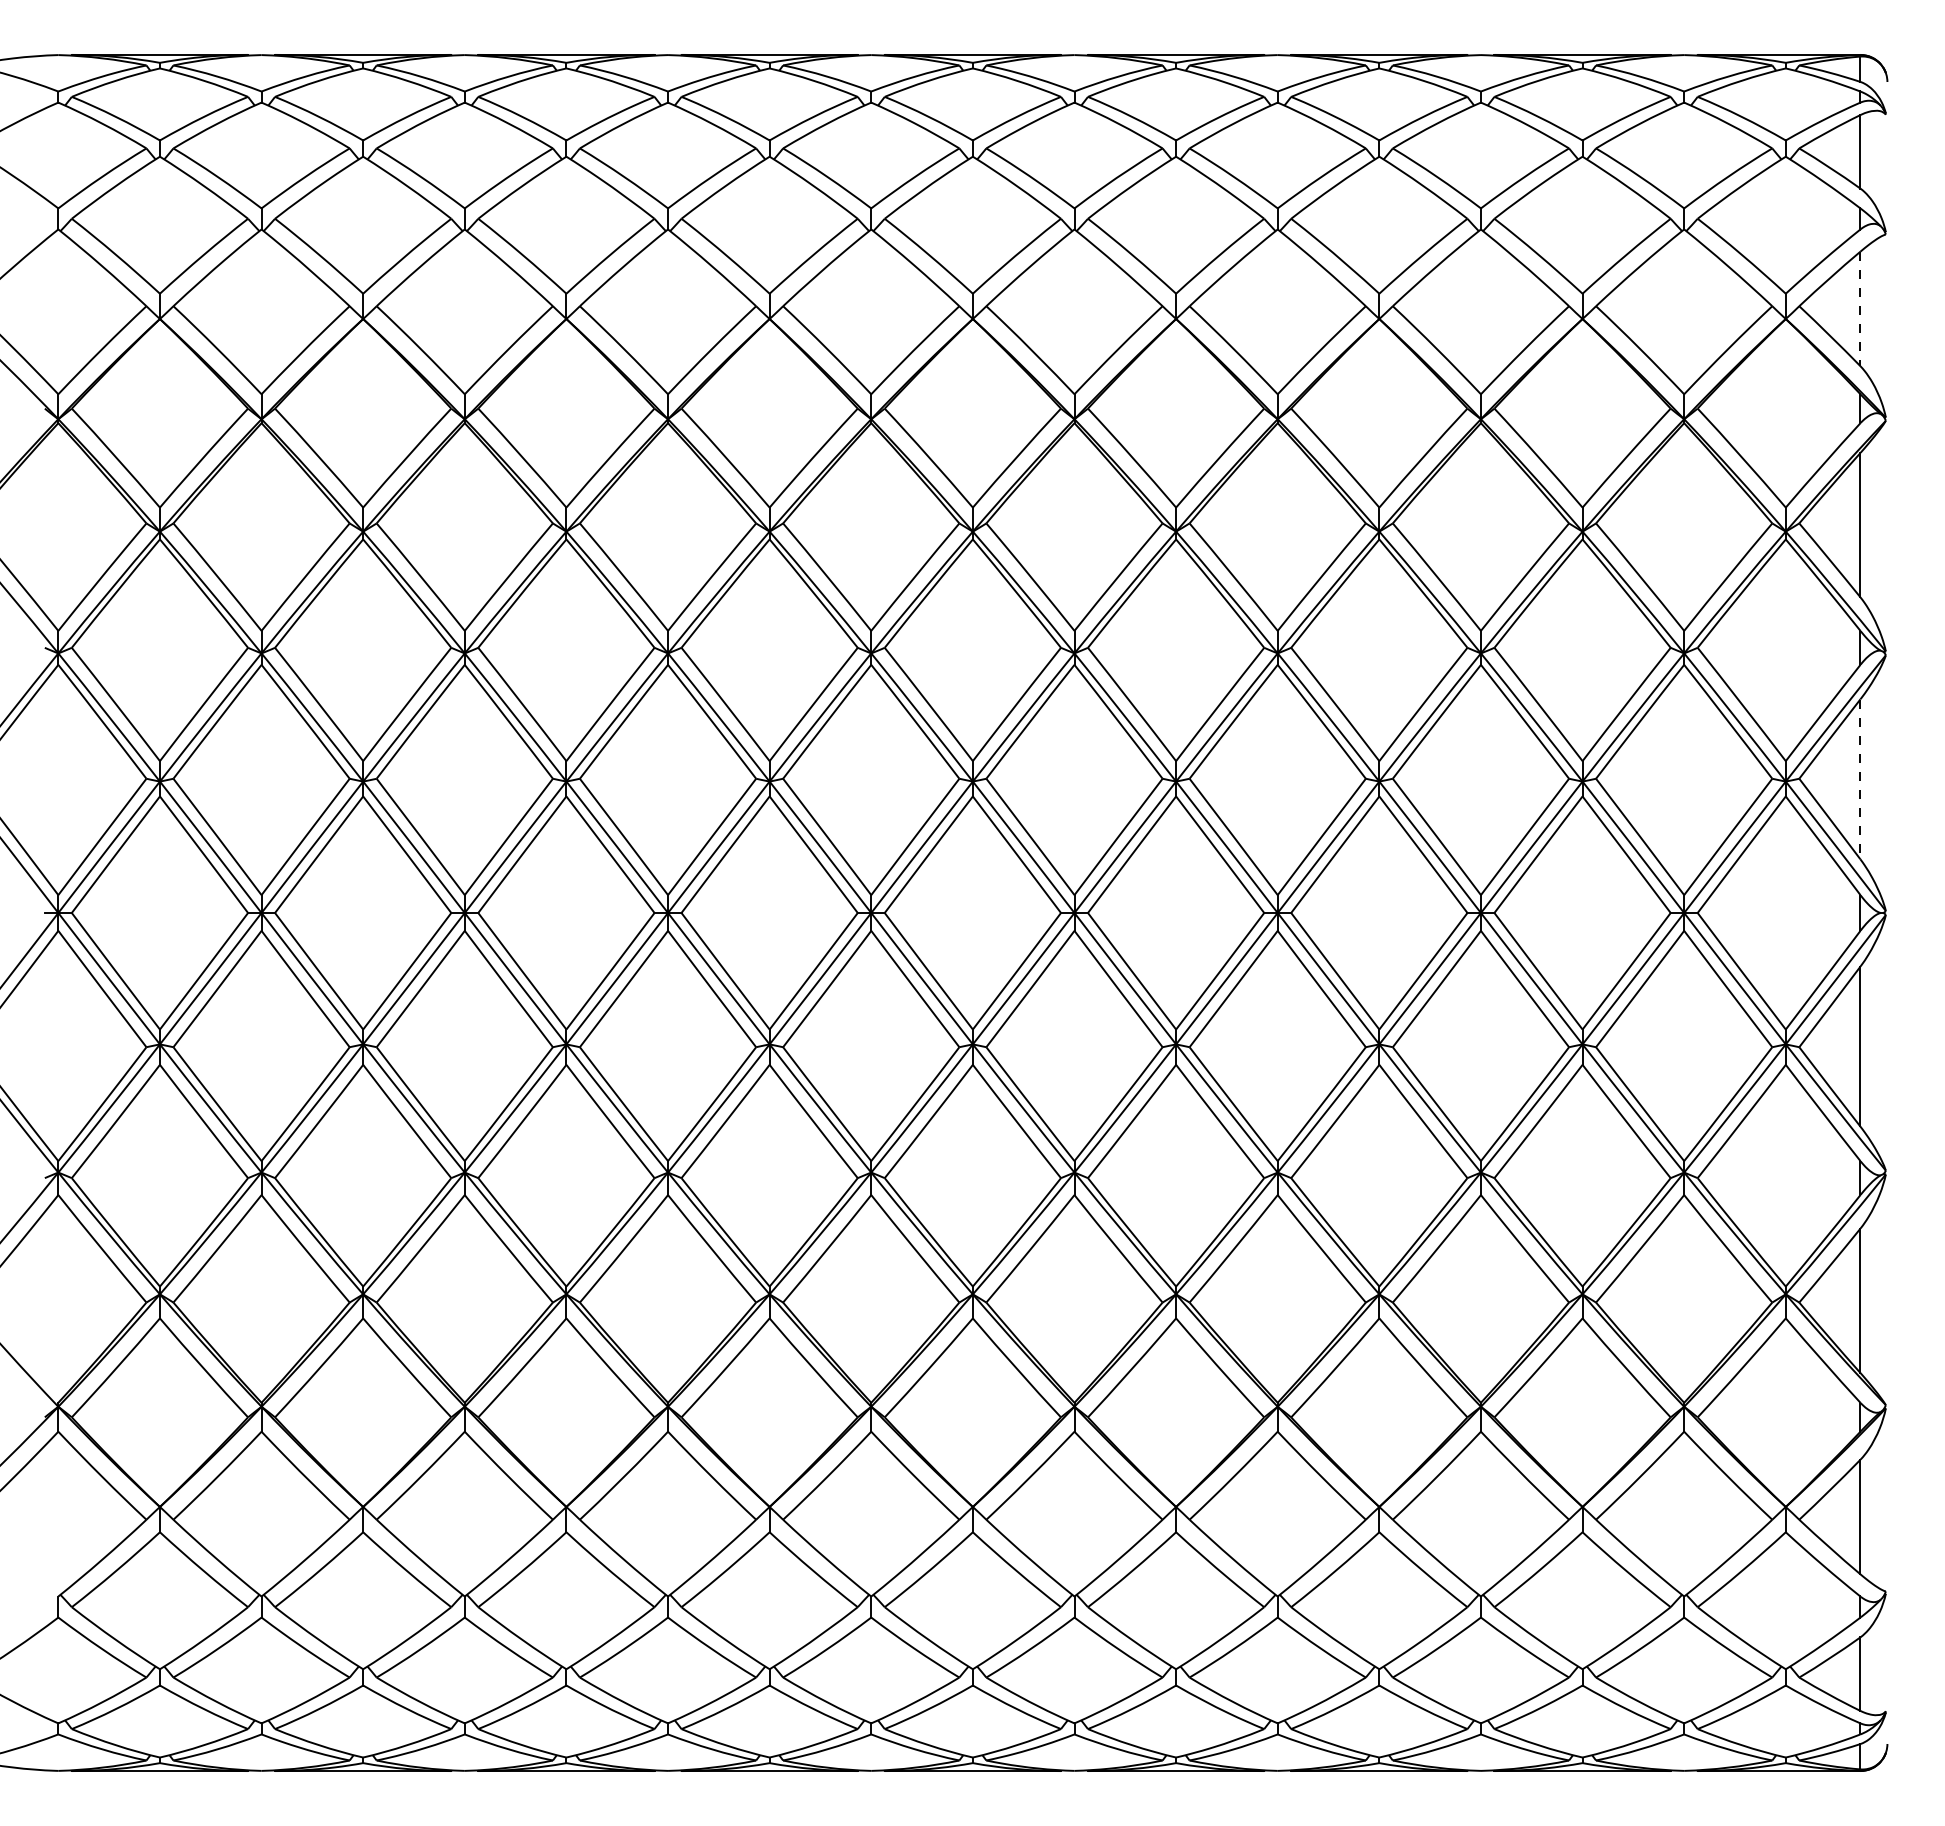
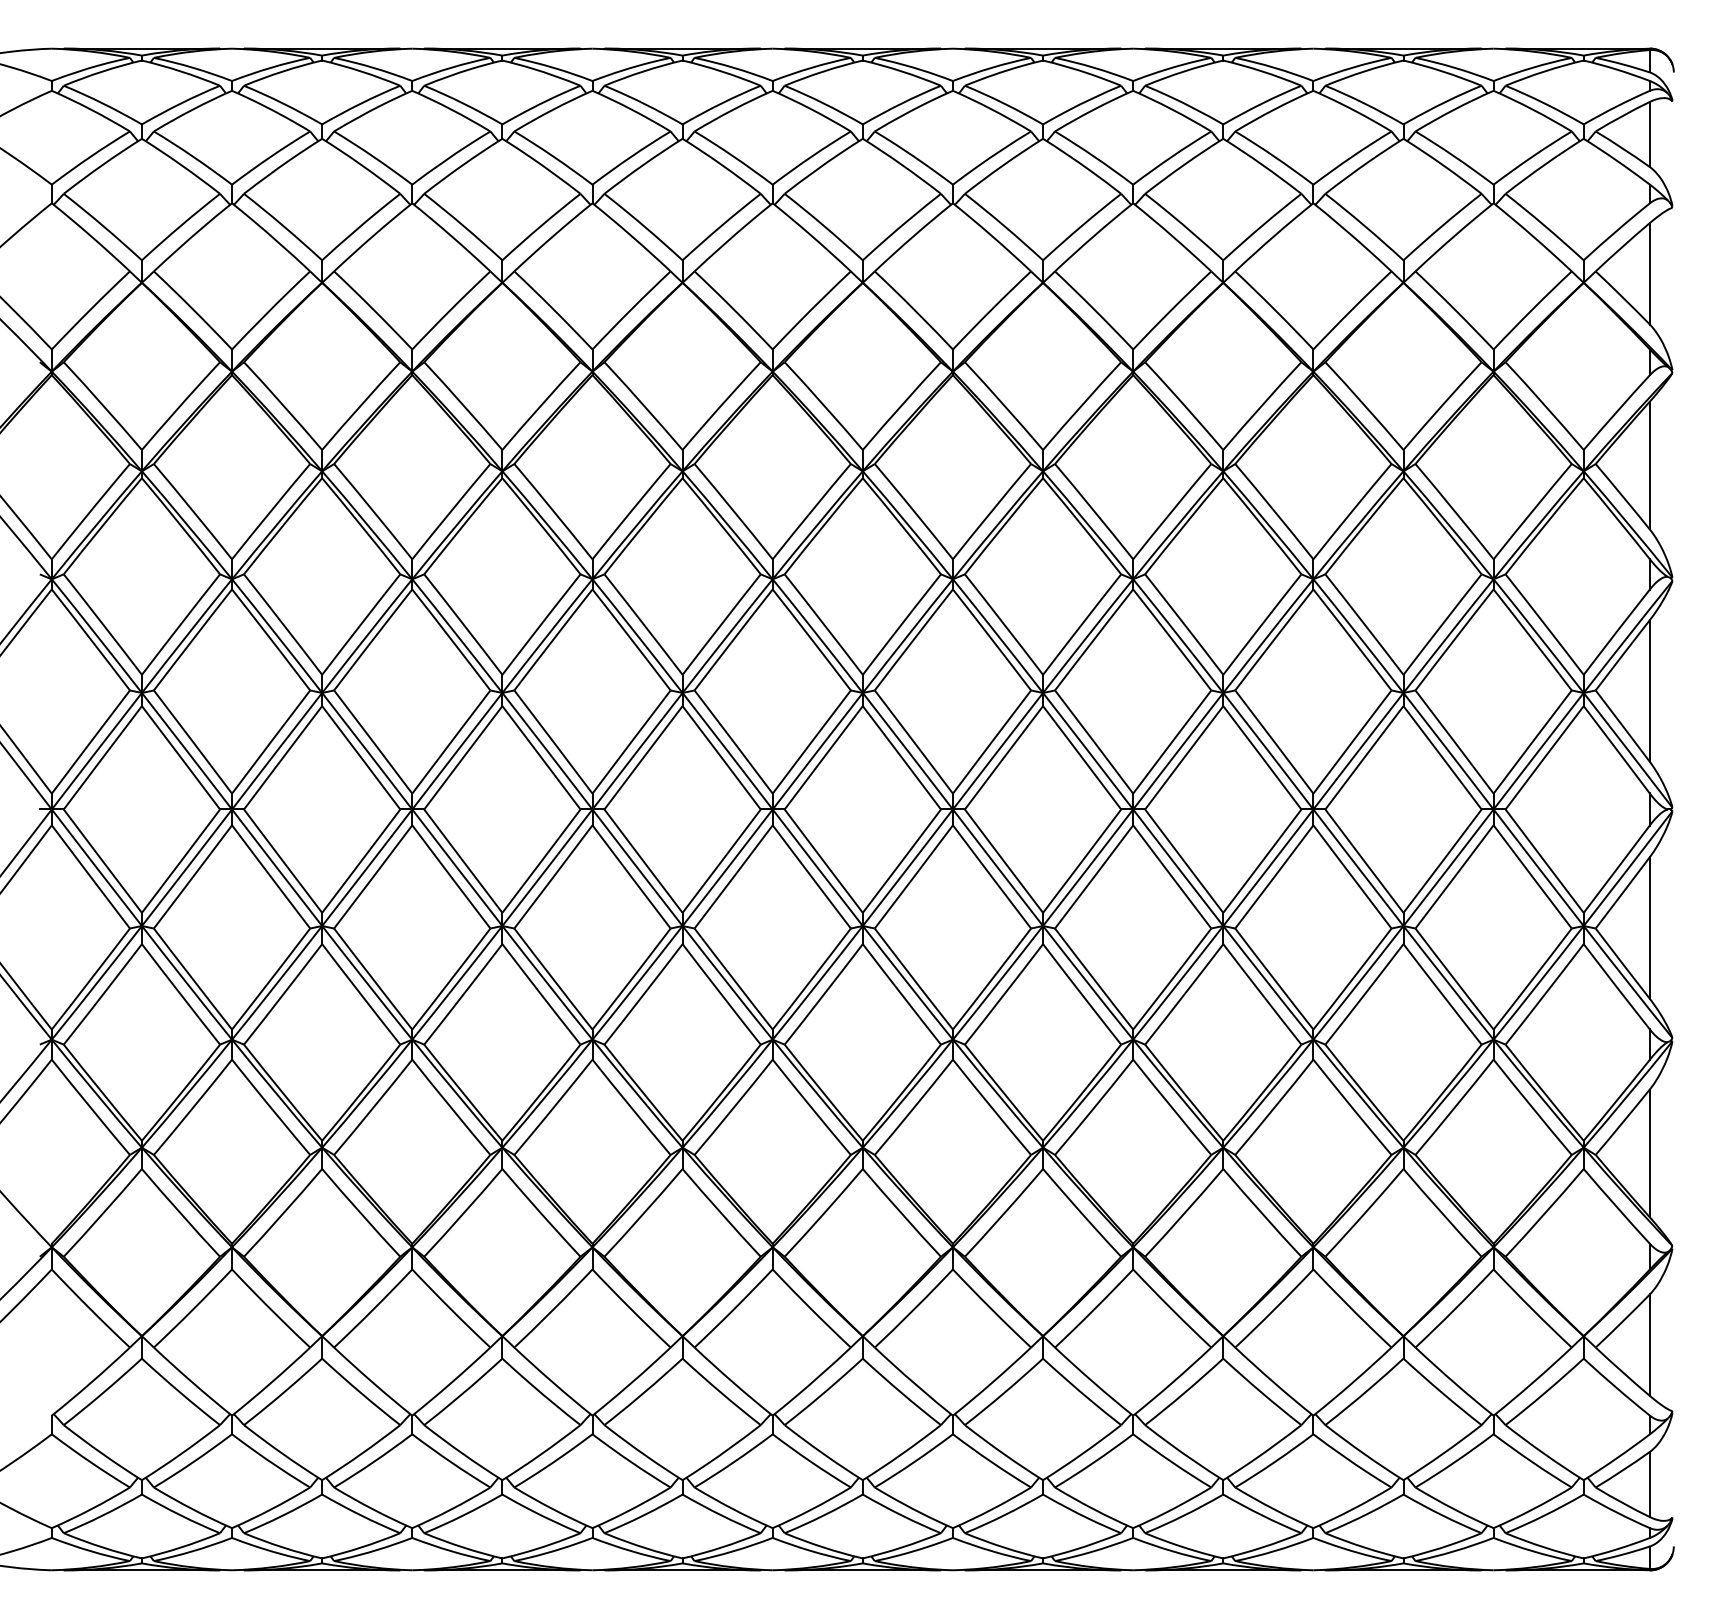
line: (1860, 309) -> (1649, 274), dashed -> solid
line: (1860, 779) -> (1649, 691), dashed -> solid

